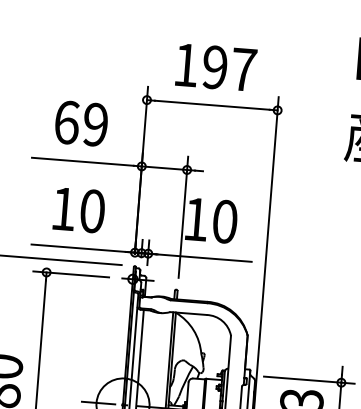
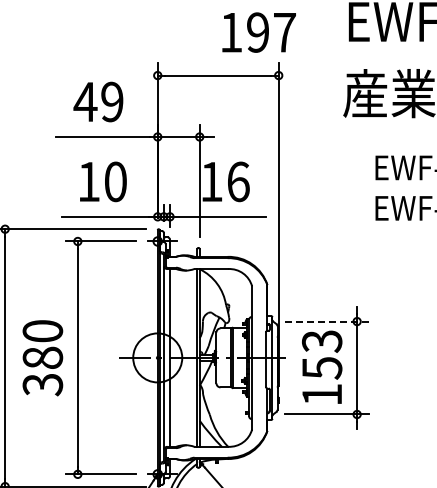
text: (215, 67) -> (258, 32), moved
text: (66, 121) -> (85, 101), 69 -> 49
text: (225, 221) -> (238, 181), 10 -> 16
line: (309, 380) -> (327, 321), solid -> dashed

